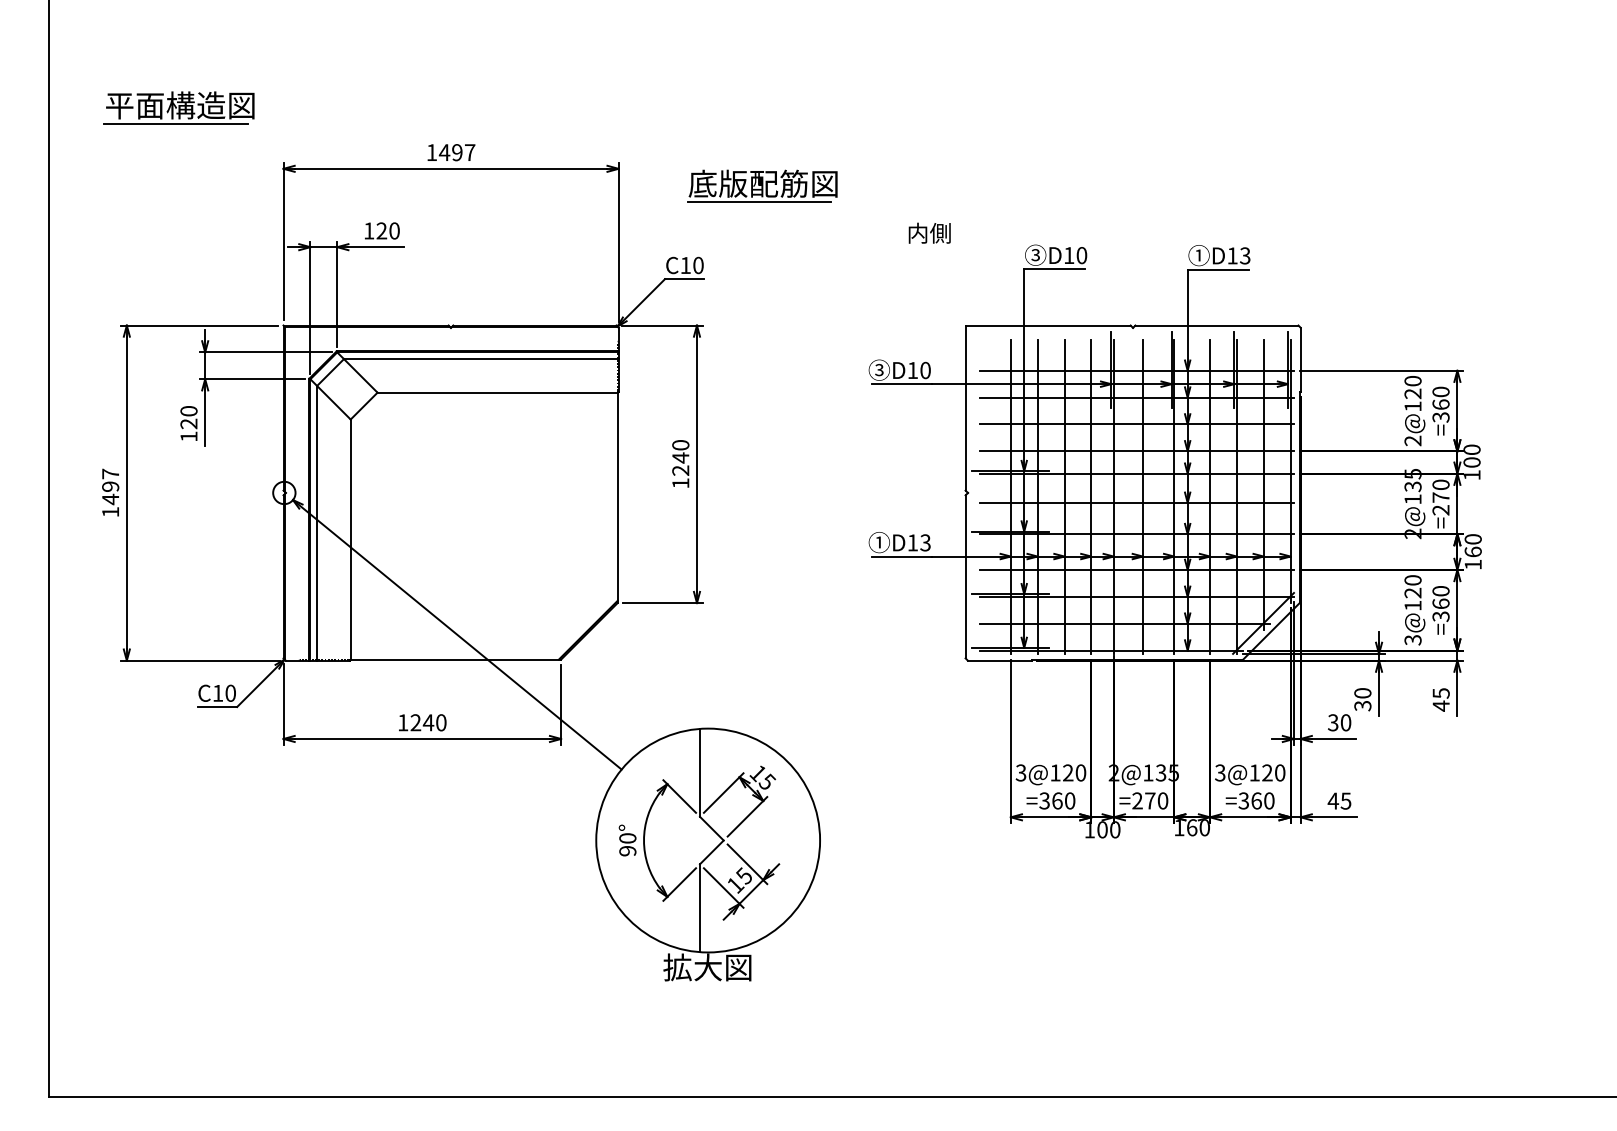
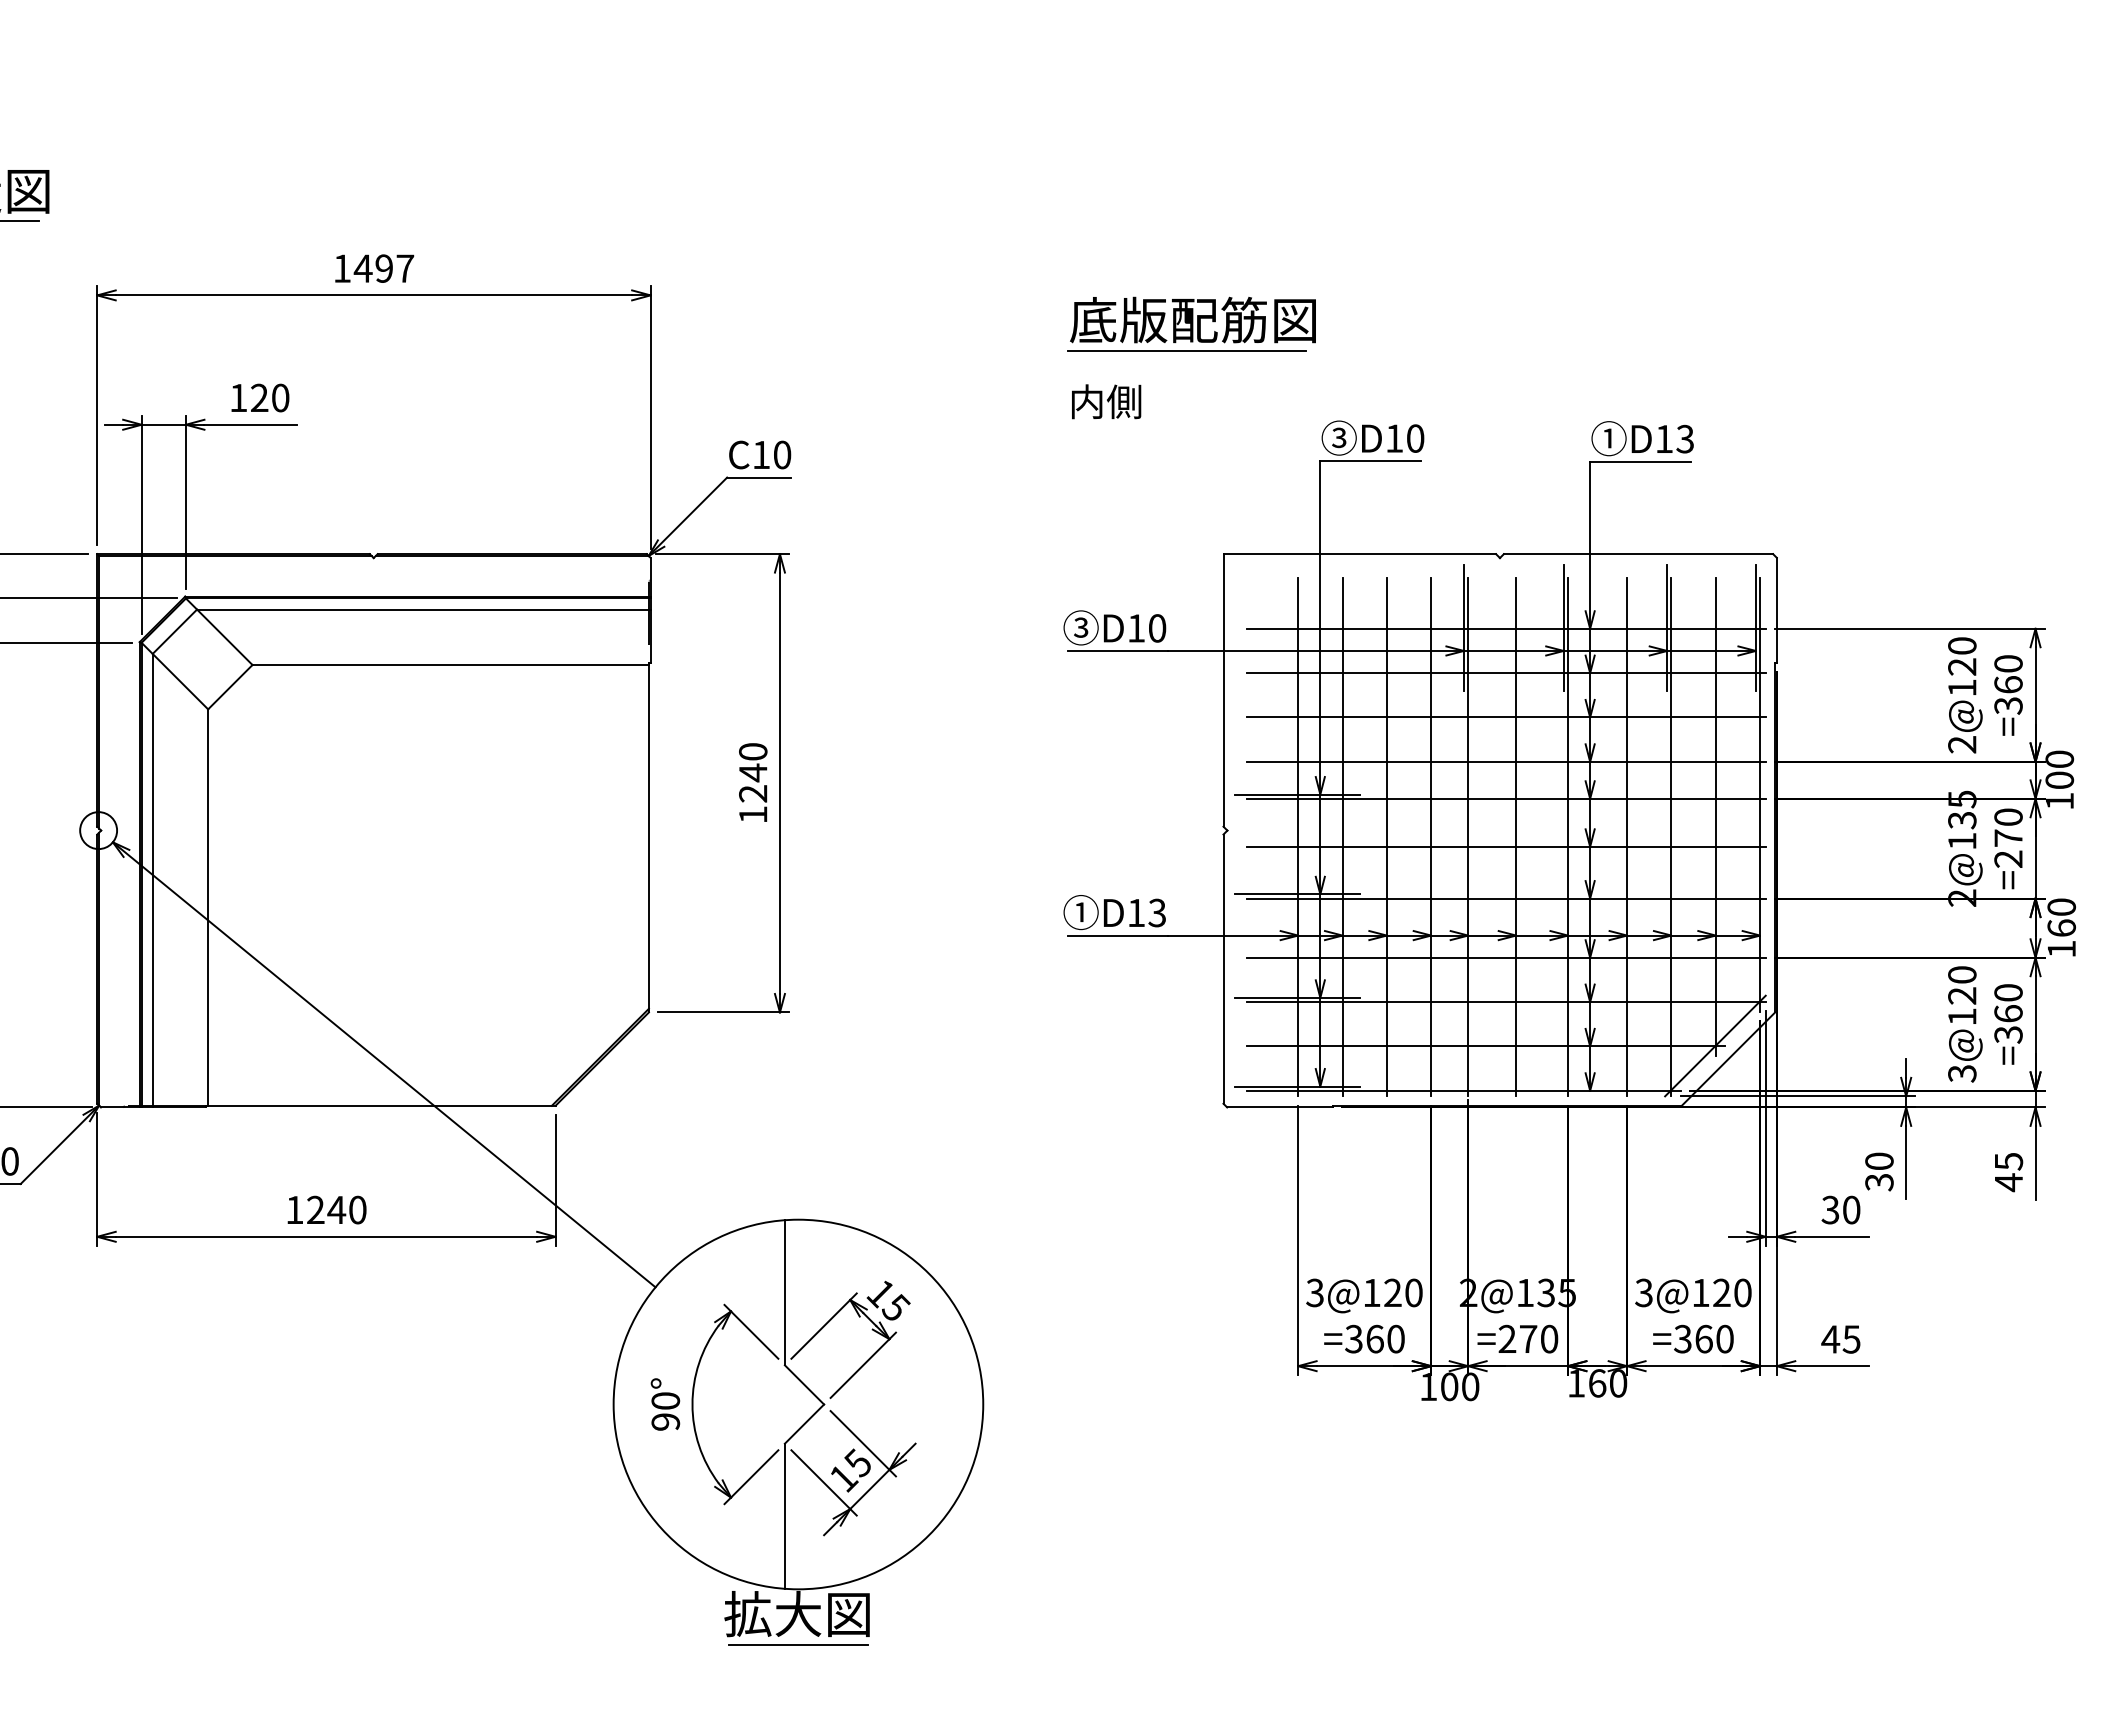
part: (762, 185) -> (1191, 322), moved
text: (929, 232) -> (1106, 400), moved
line: (708, 986) -> (798, 1645), added

